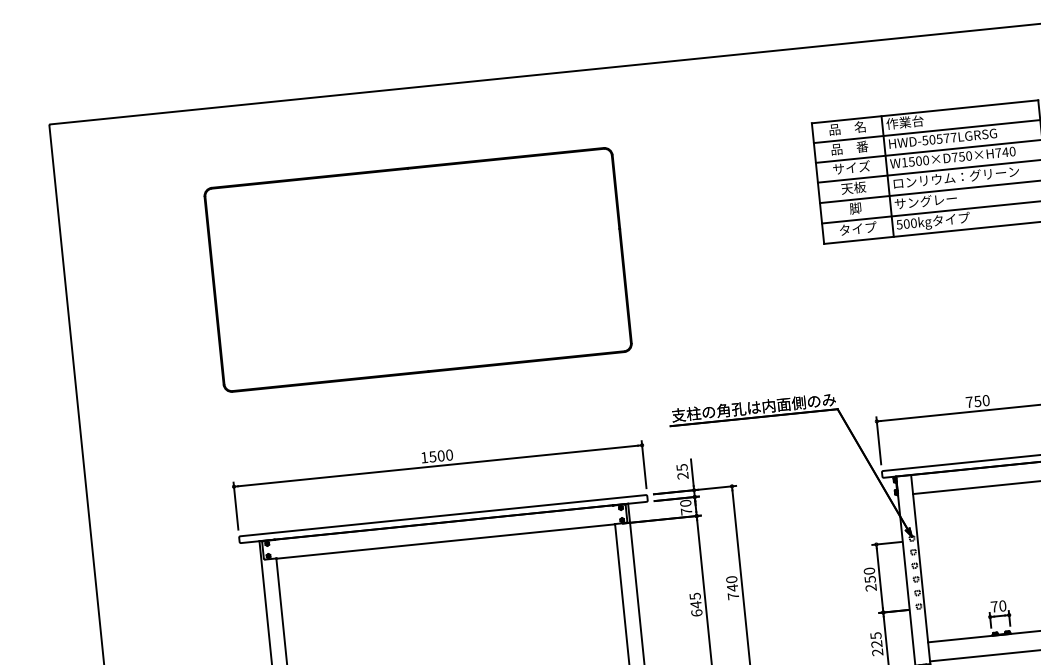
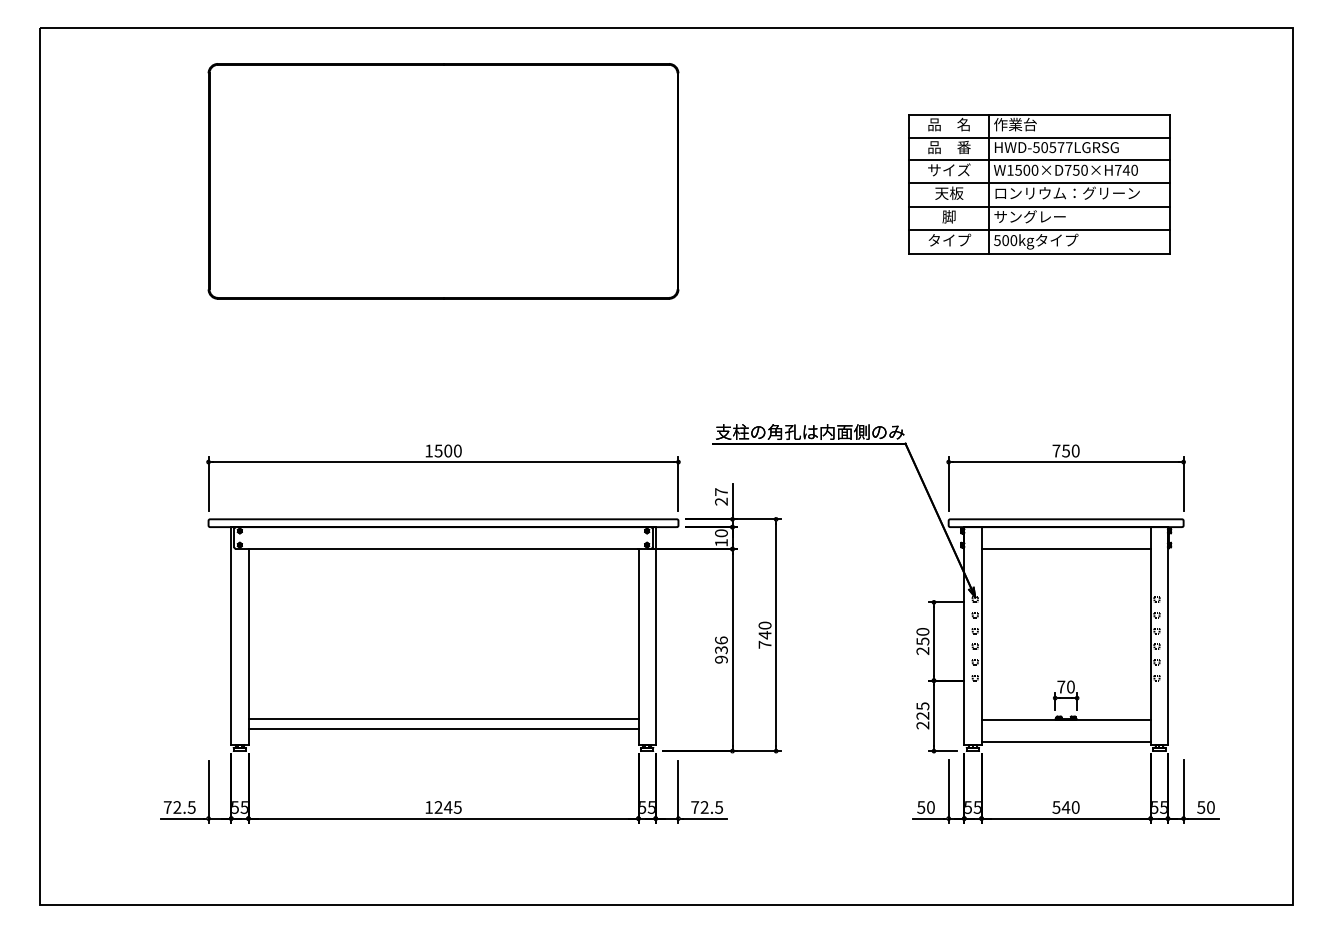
part: (418, 270) -> (443, 181), moved
text: (682, 467) -> (721, 492), 25 -> 27
text: (686, 511) -> (721, 542), 70 -> 10
text: (696, 604) -> (721, 649), 645 -> 936

